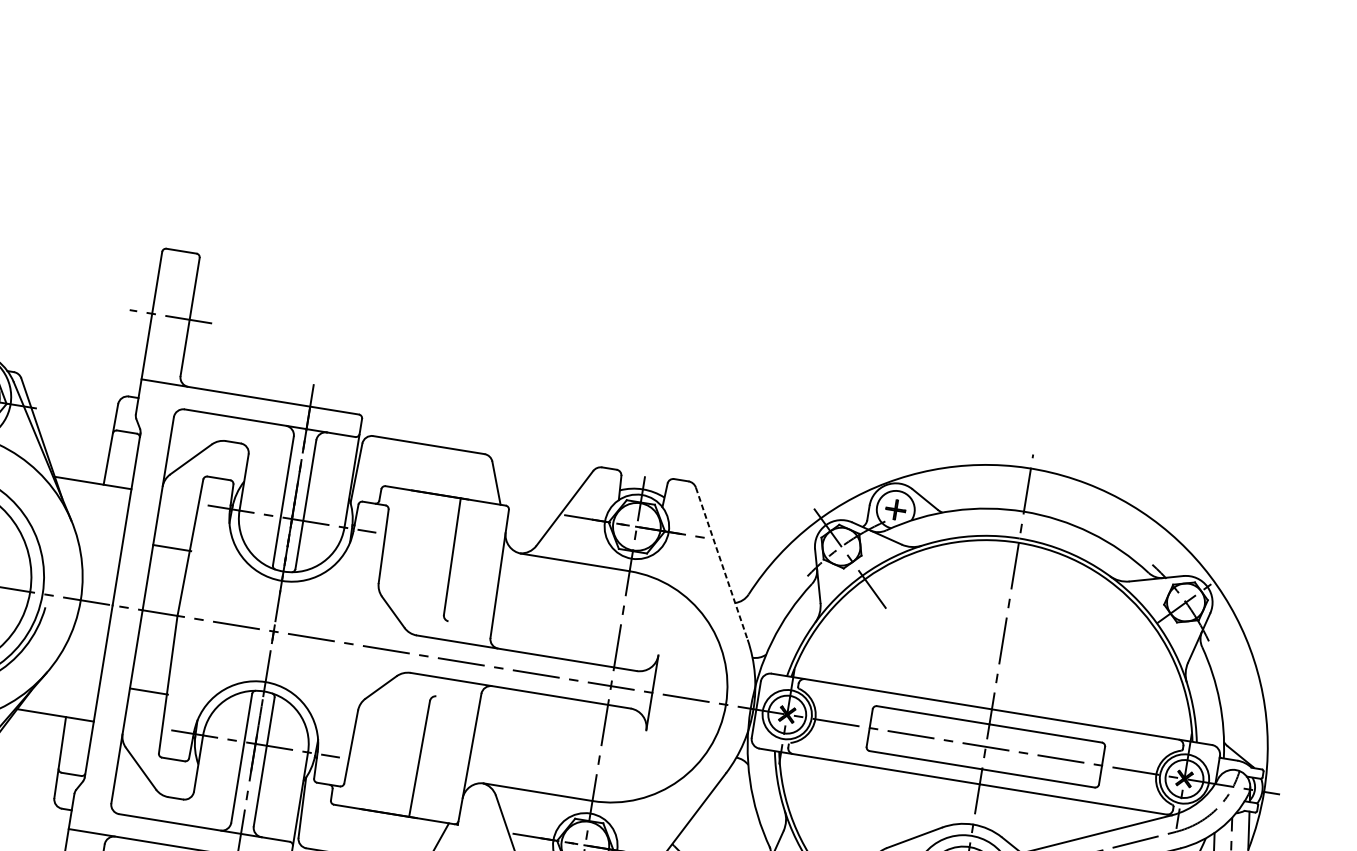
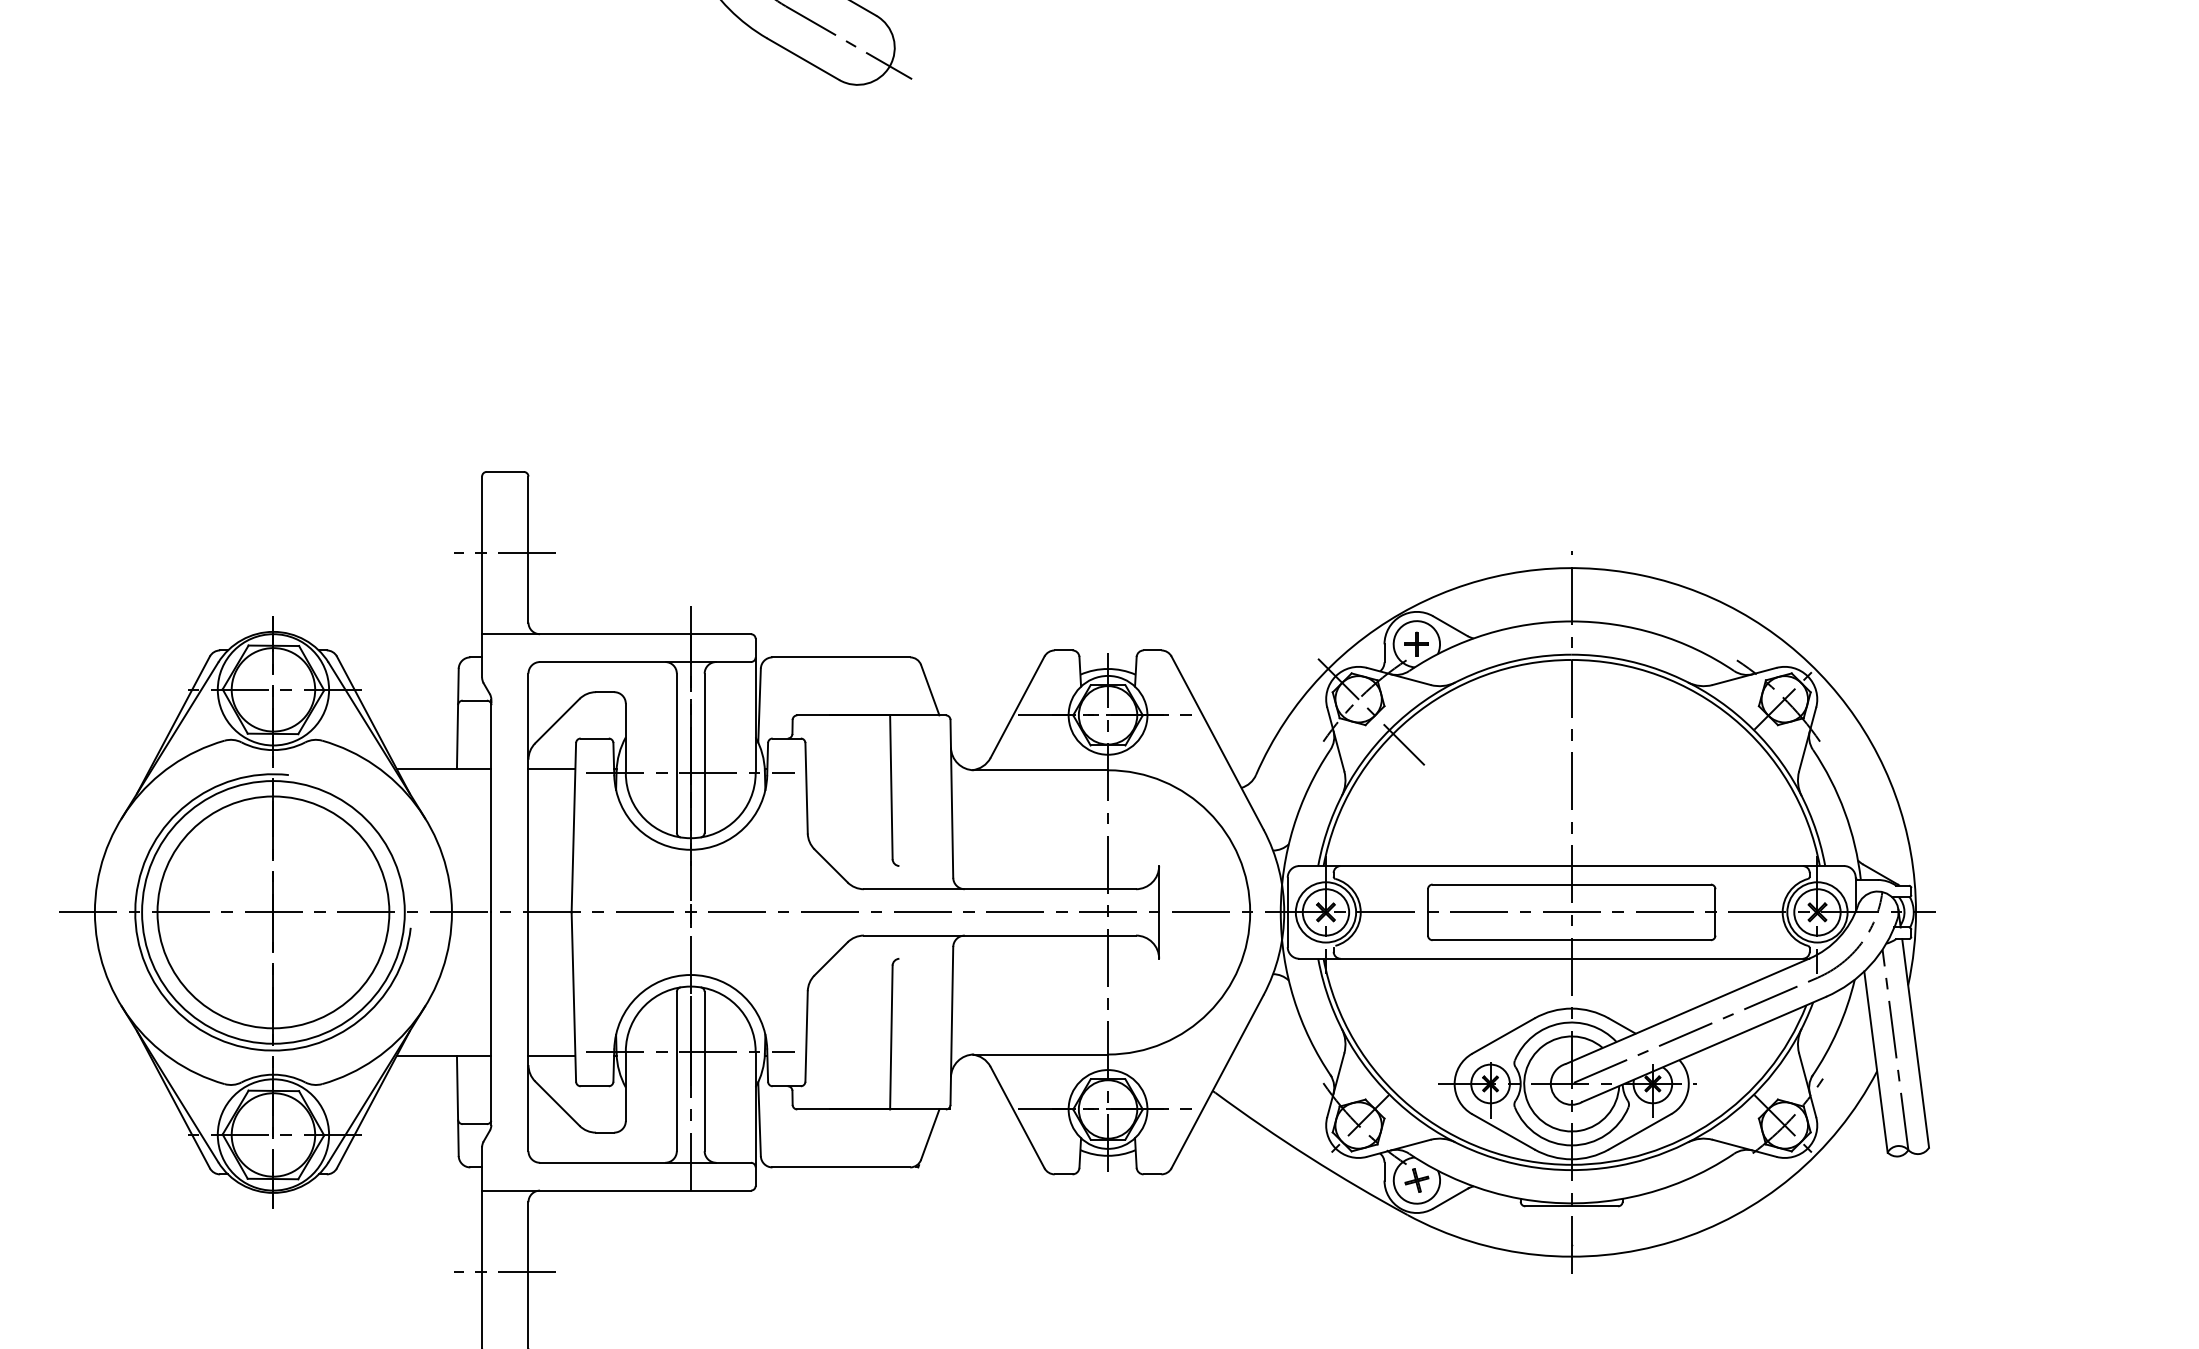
line: (171, 547) -> (551, 768), moved
line: (721, 563) -> (1217, 743), dashed -> solid
line: (148, 691) -> (551, 1056), moved

